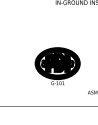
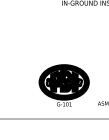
part: (57, 66) -> (63, 85), moved

